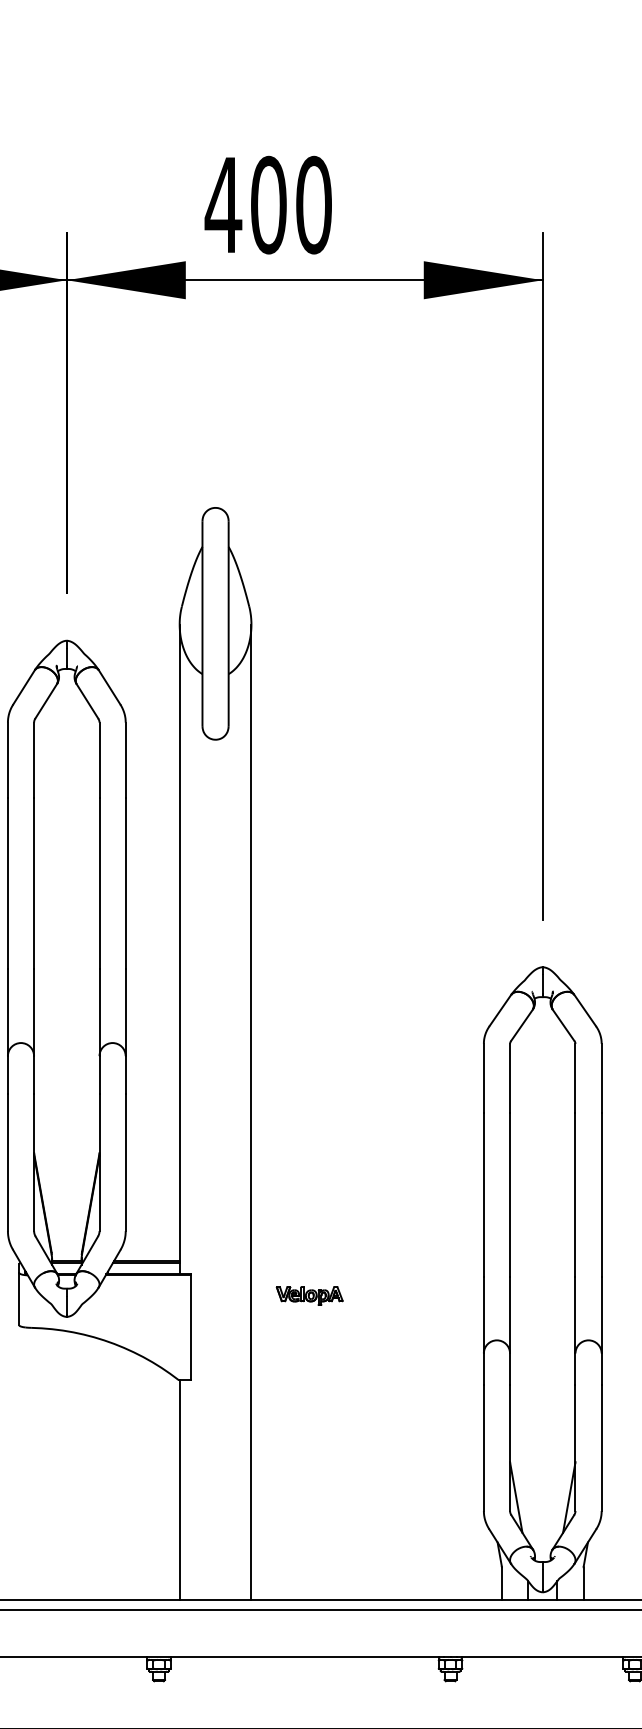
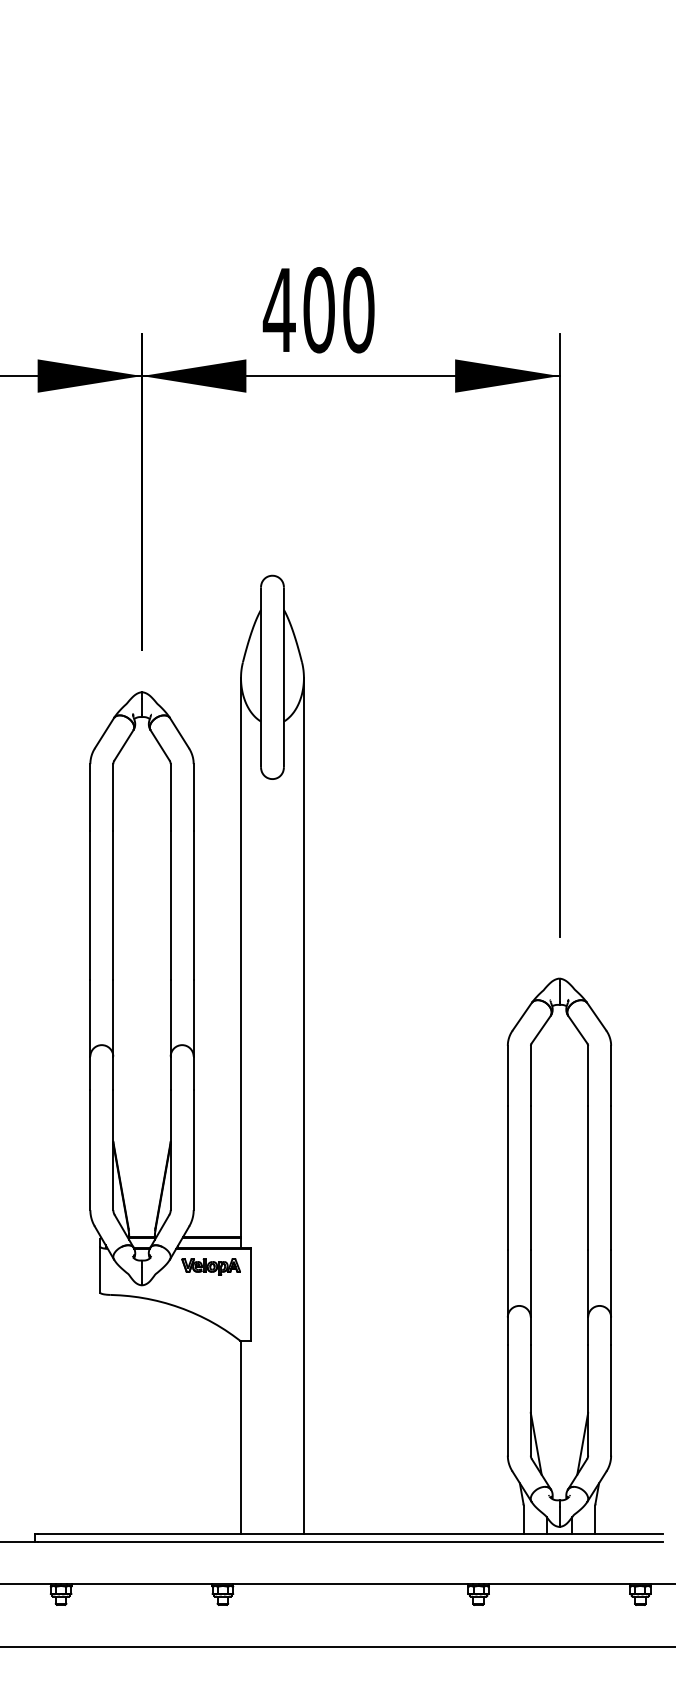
part: (309, 1295) -> (210, 1266), moved

